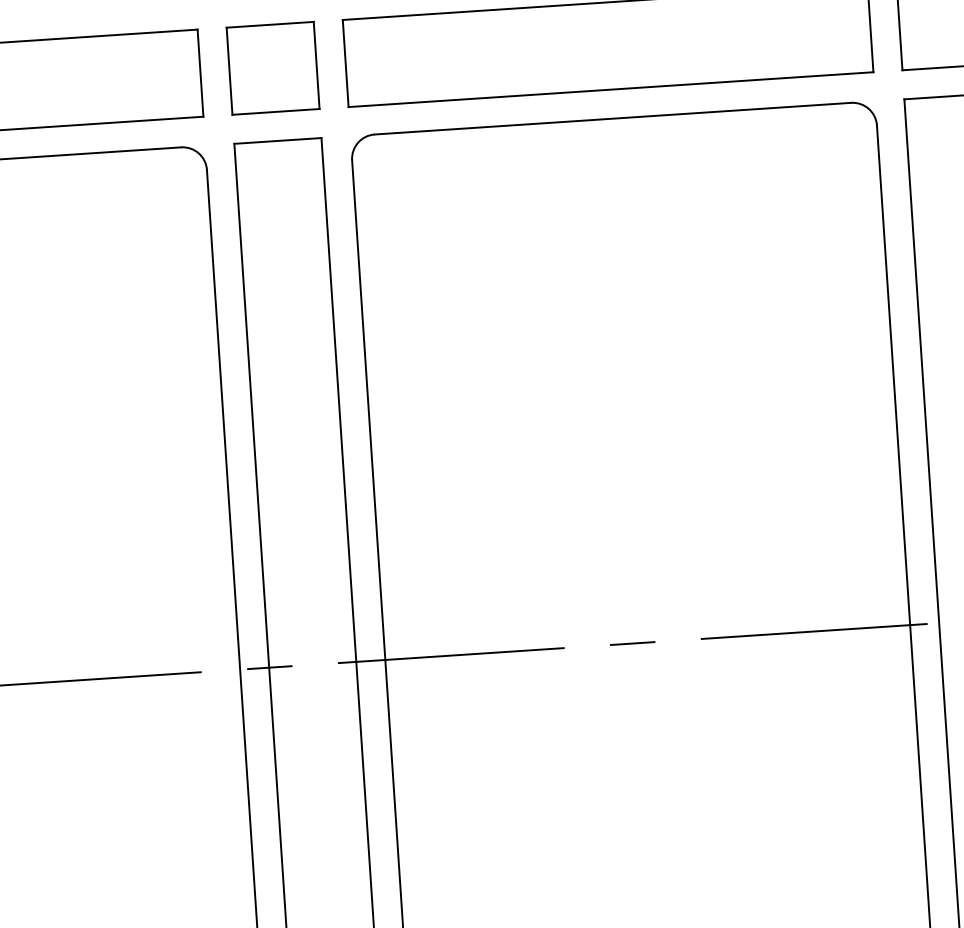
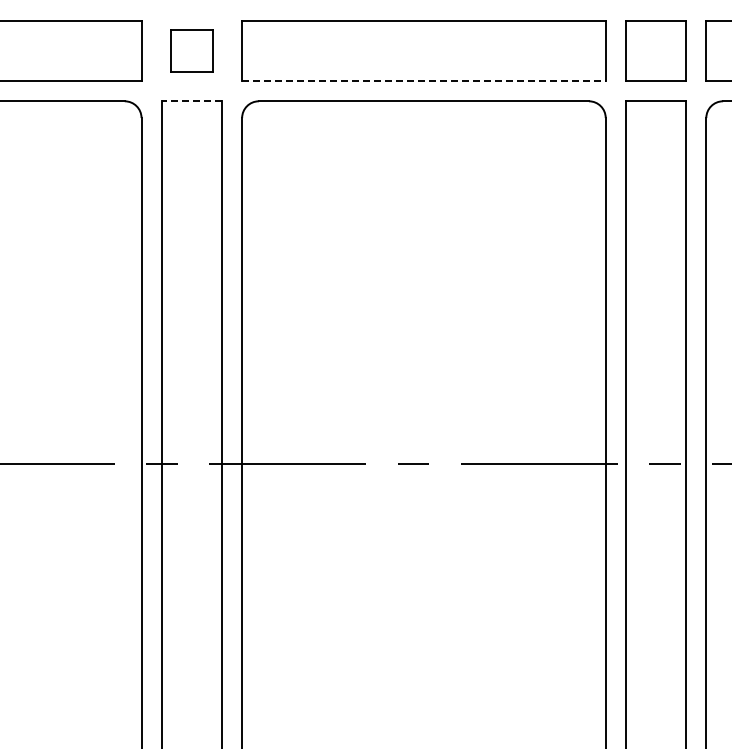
part: (272, 67) -> (191, 50), size x0.7
line: (610, 90) -> (423, 81), solid -> dashed
line: (277, 141) -> (191, 101), solid -> dashed

